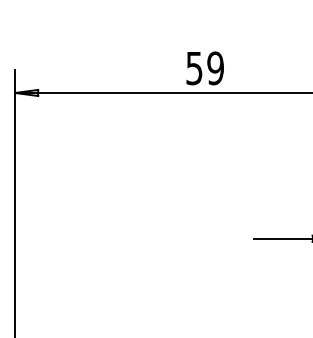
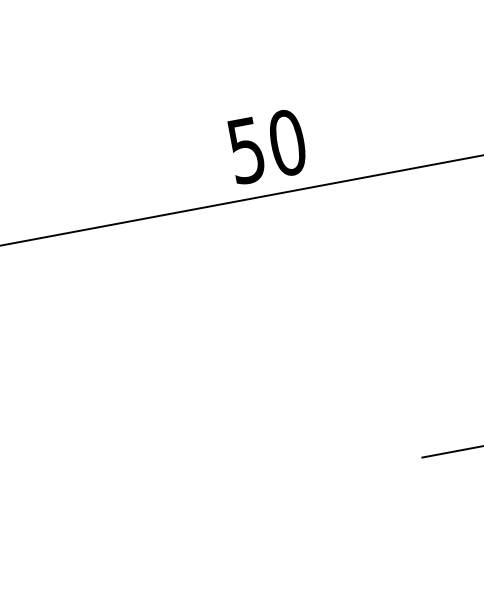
text: (215, 68) -> (287, 143), 59 -> 50

